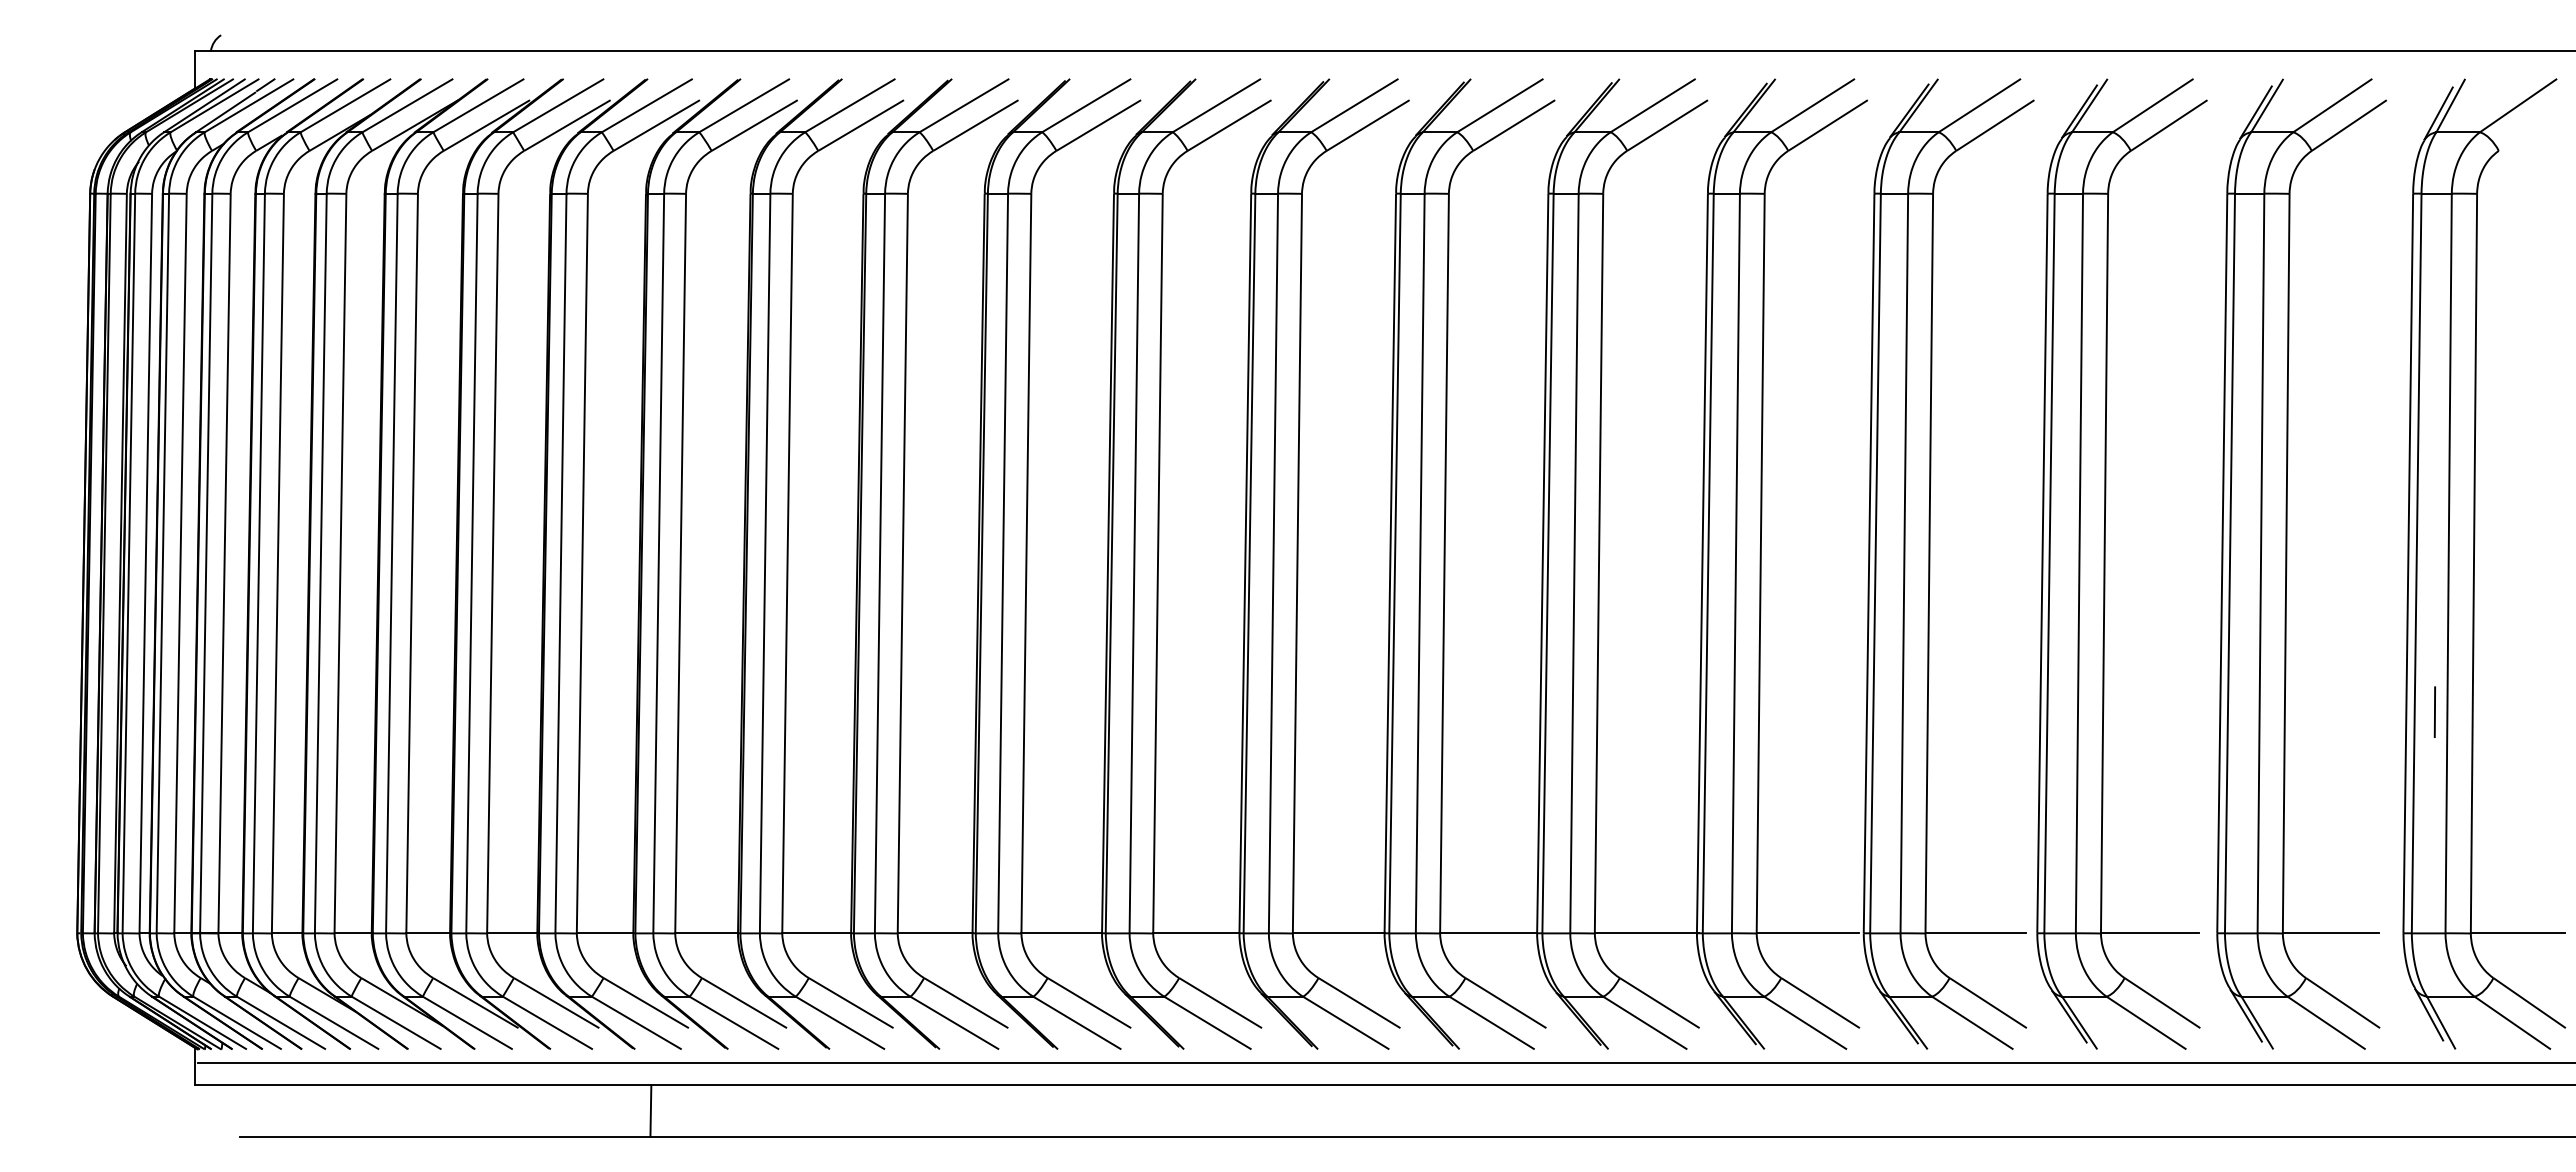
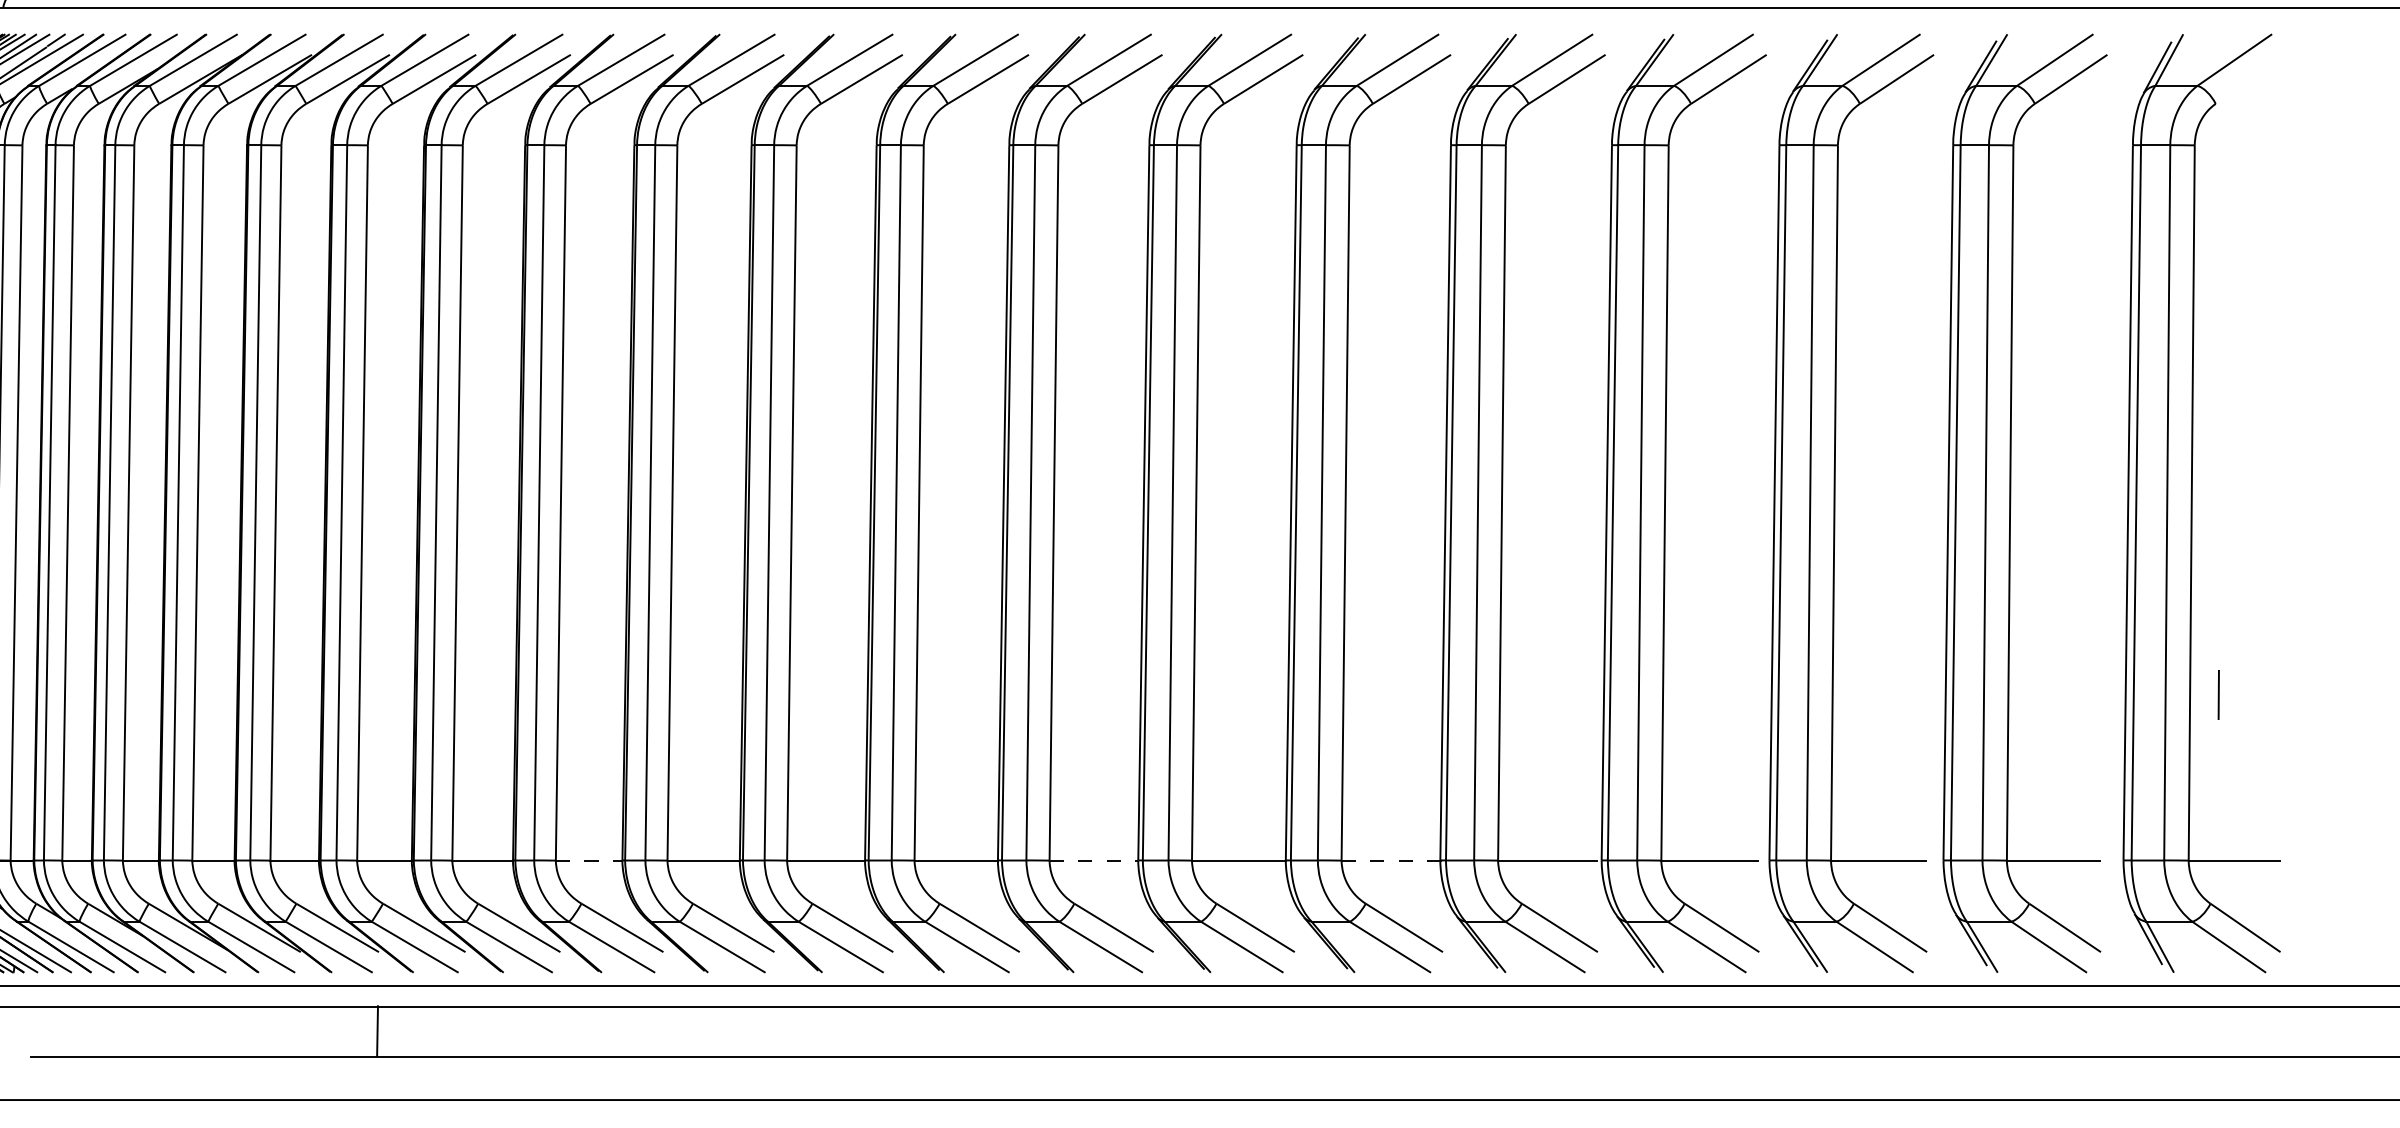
line: (2434, 711) -> (2218, 694), moved
line: (817, 933) -> (589, 860), solid -> dashed
line: (1338, 933) -> (1093, 860), solid -> dashed
line: (1646, 933) -> (1391, 860), solid -> dashed
line: (650, 1110) -> (377, 1030), moved

